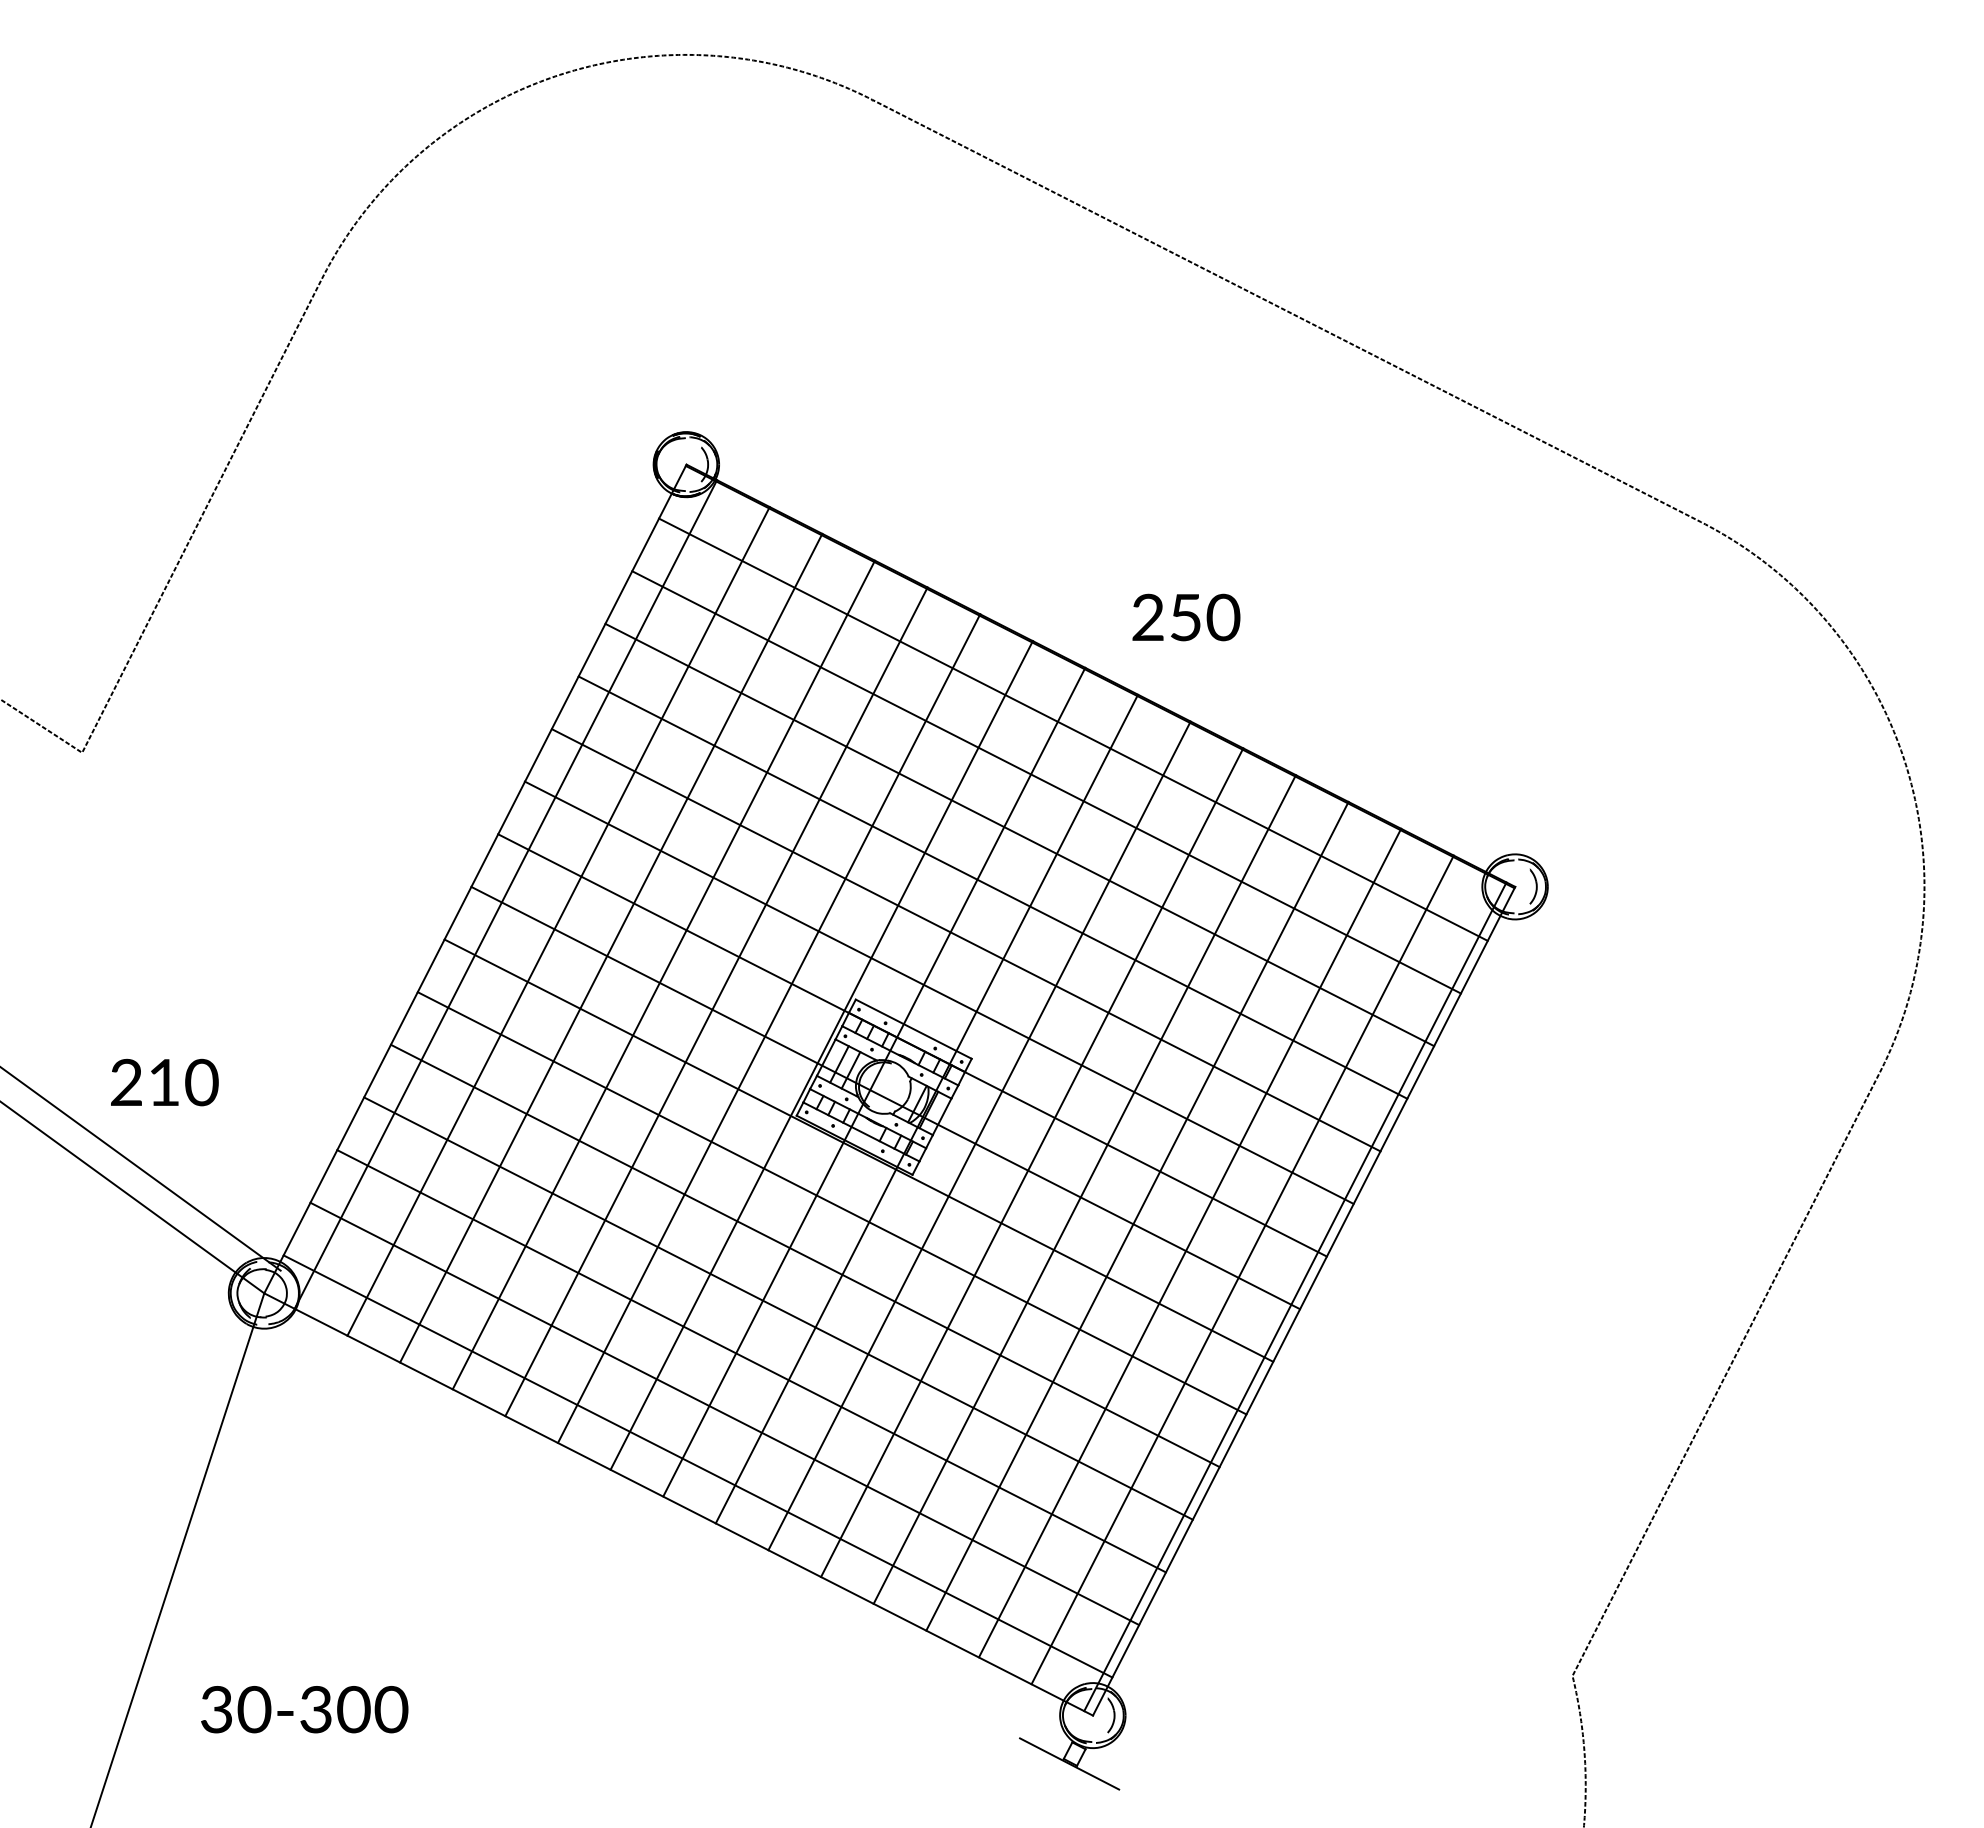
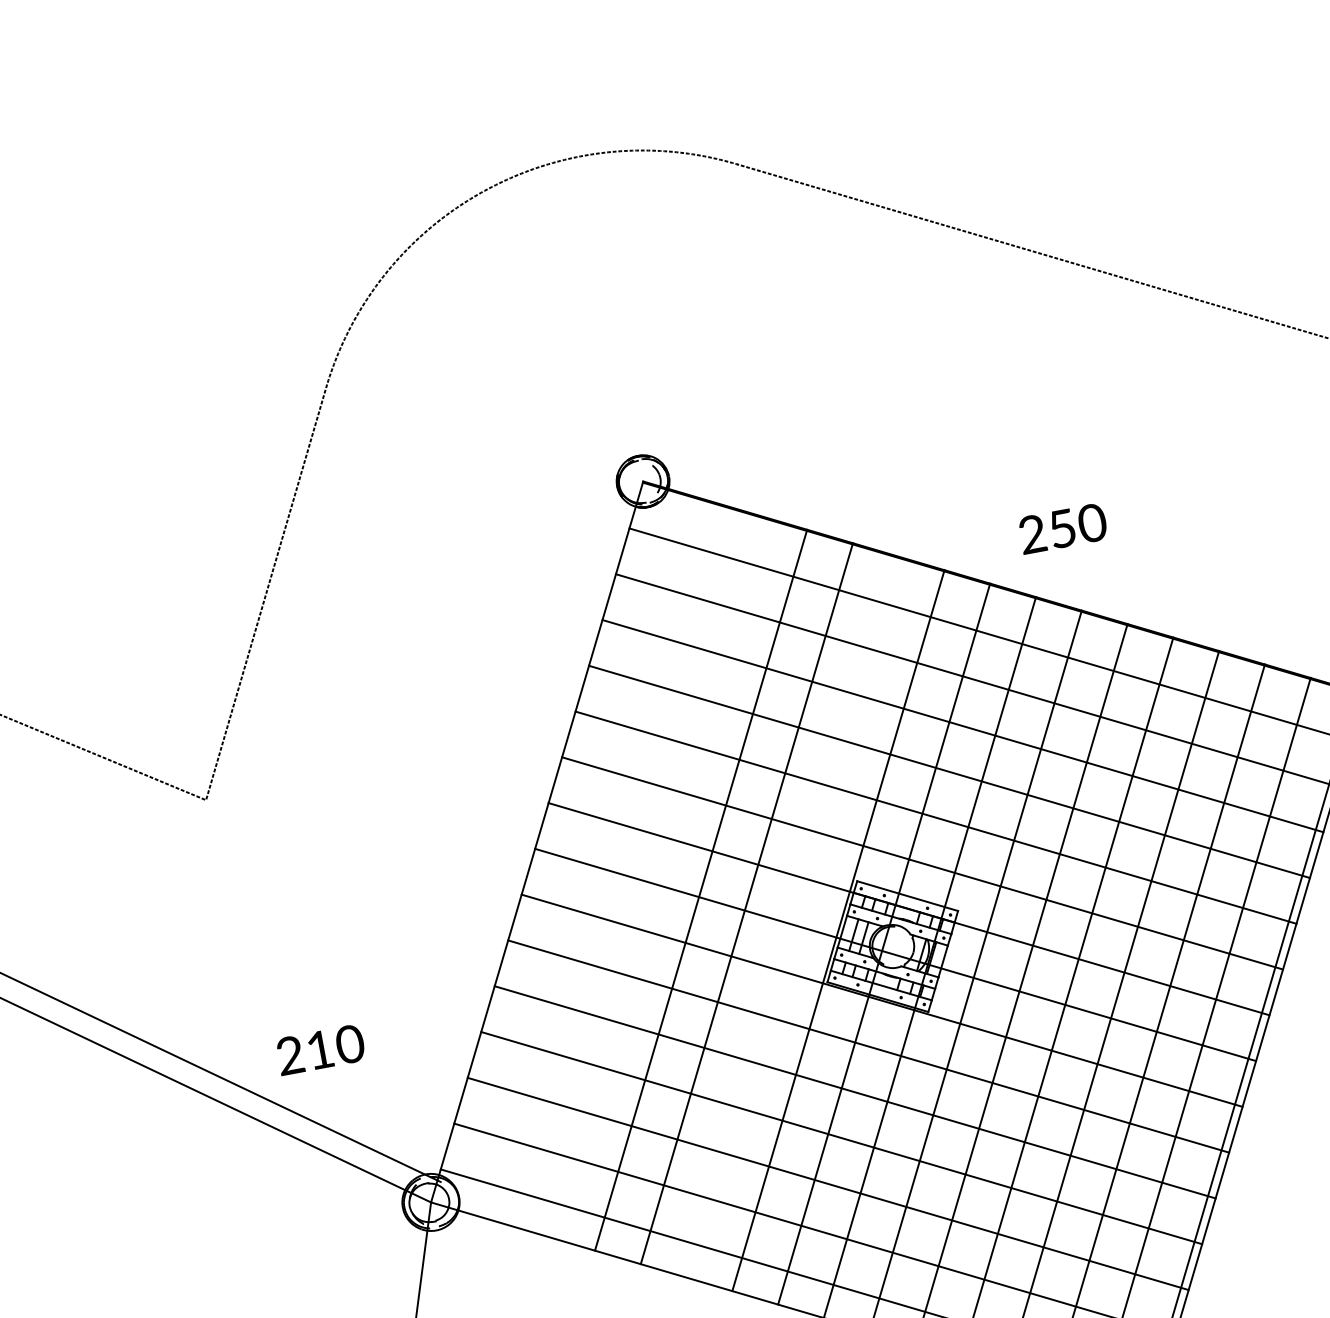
line: (505, 894) -> (563, 849), removed
line: (558, 921) -> (609, 863), removed
line: (611, 947) -> (655, 876), removed
line: (769, 1028) -> (792, 917), removed

